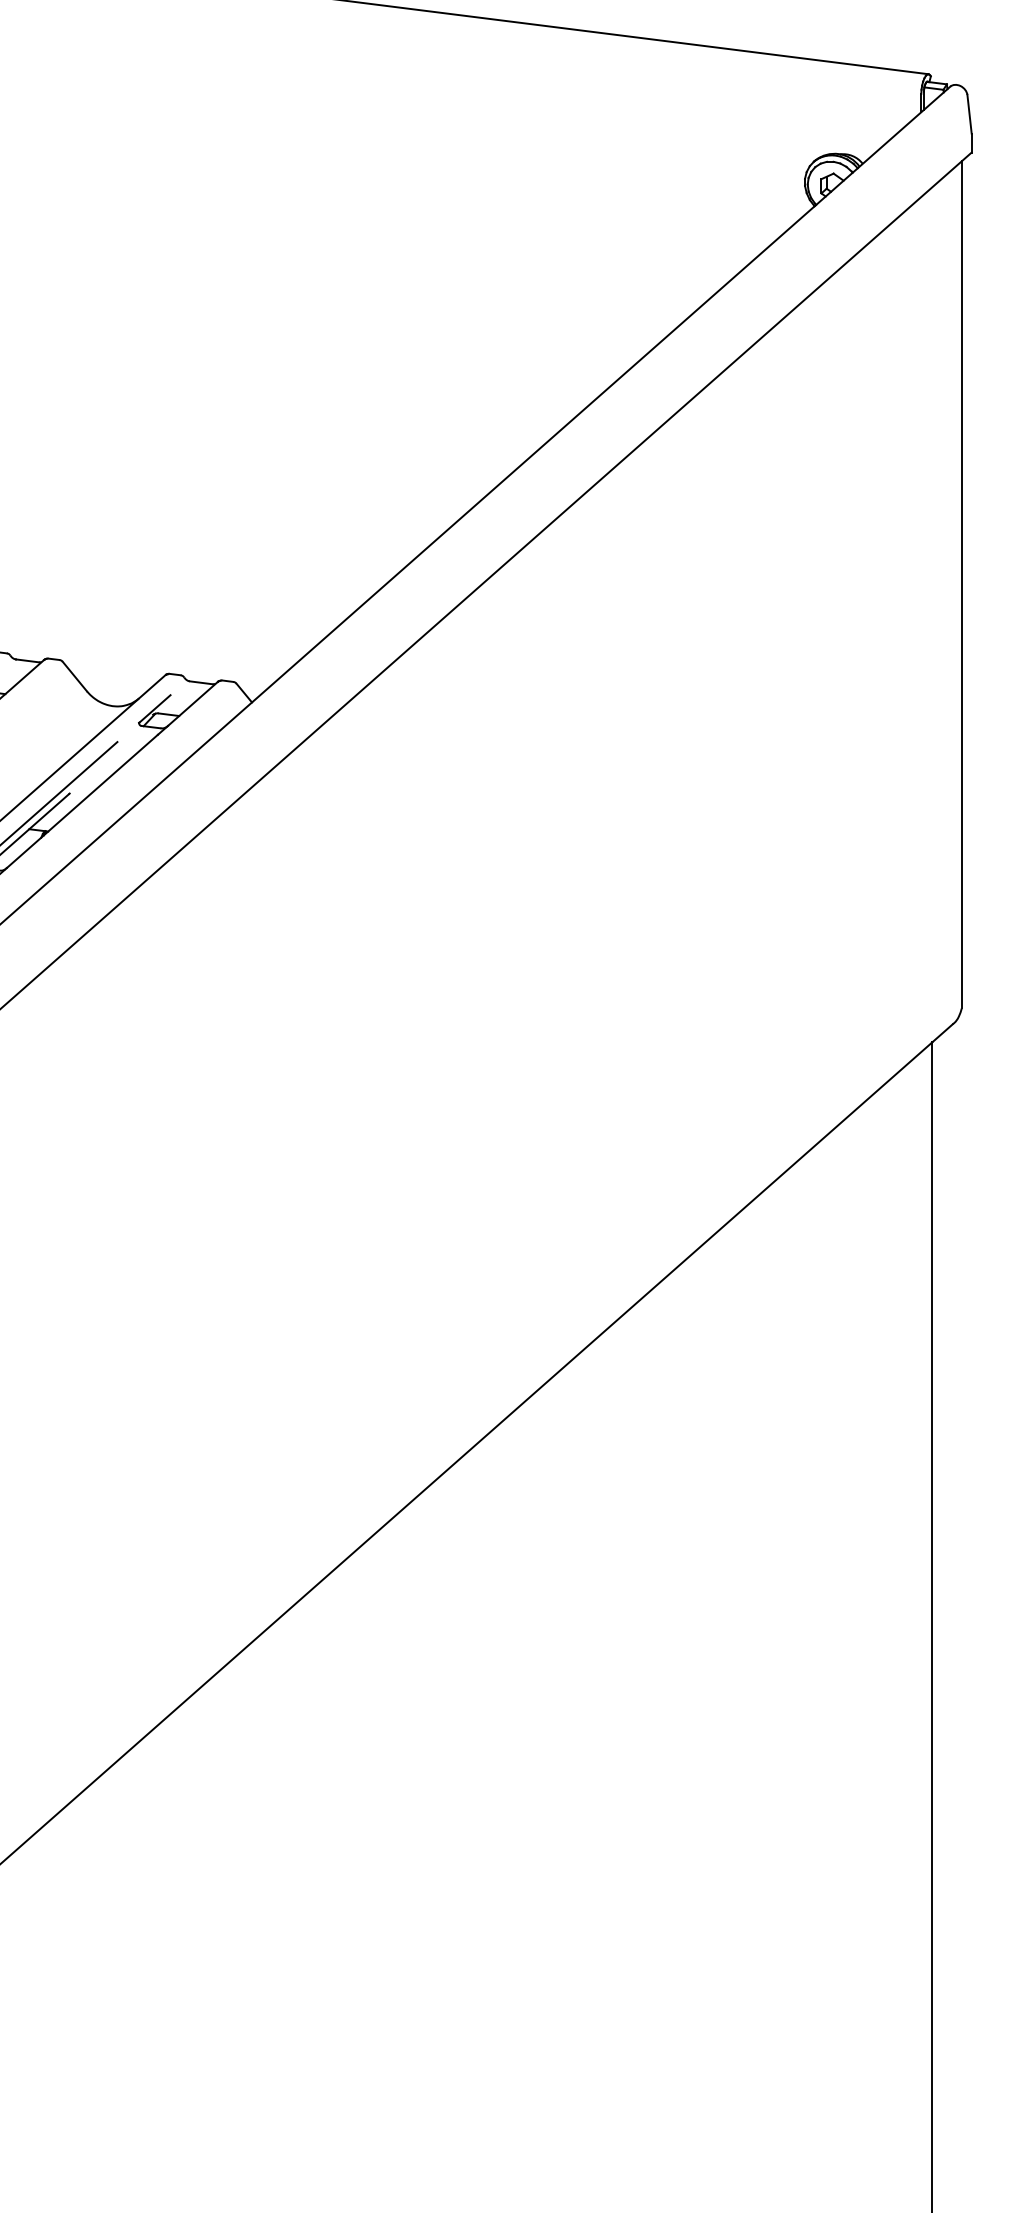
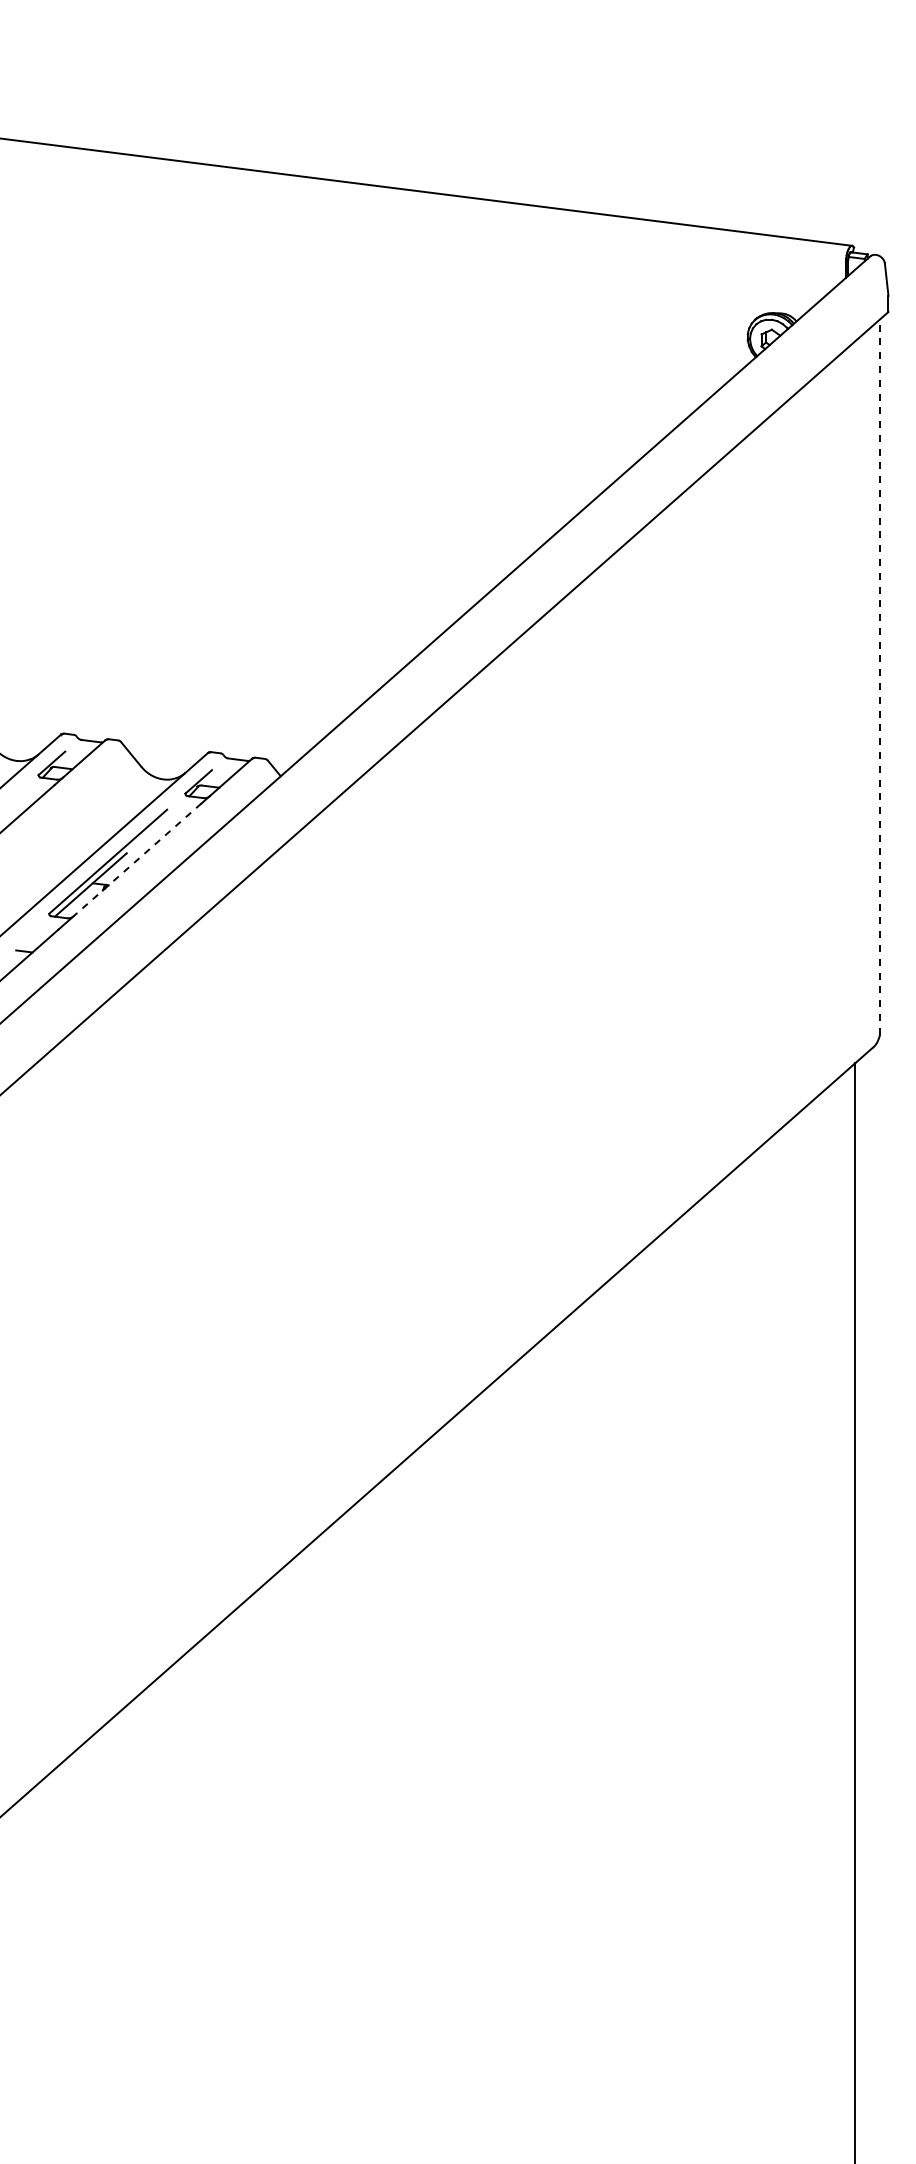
line: (962, 584) -> (880, 676), solid -> dashed
line: (82, 802) -> (137, 860), solid -> dashed

